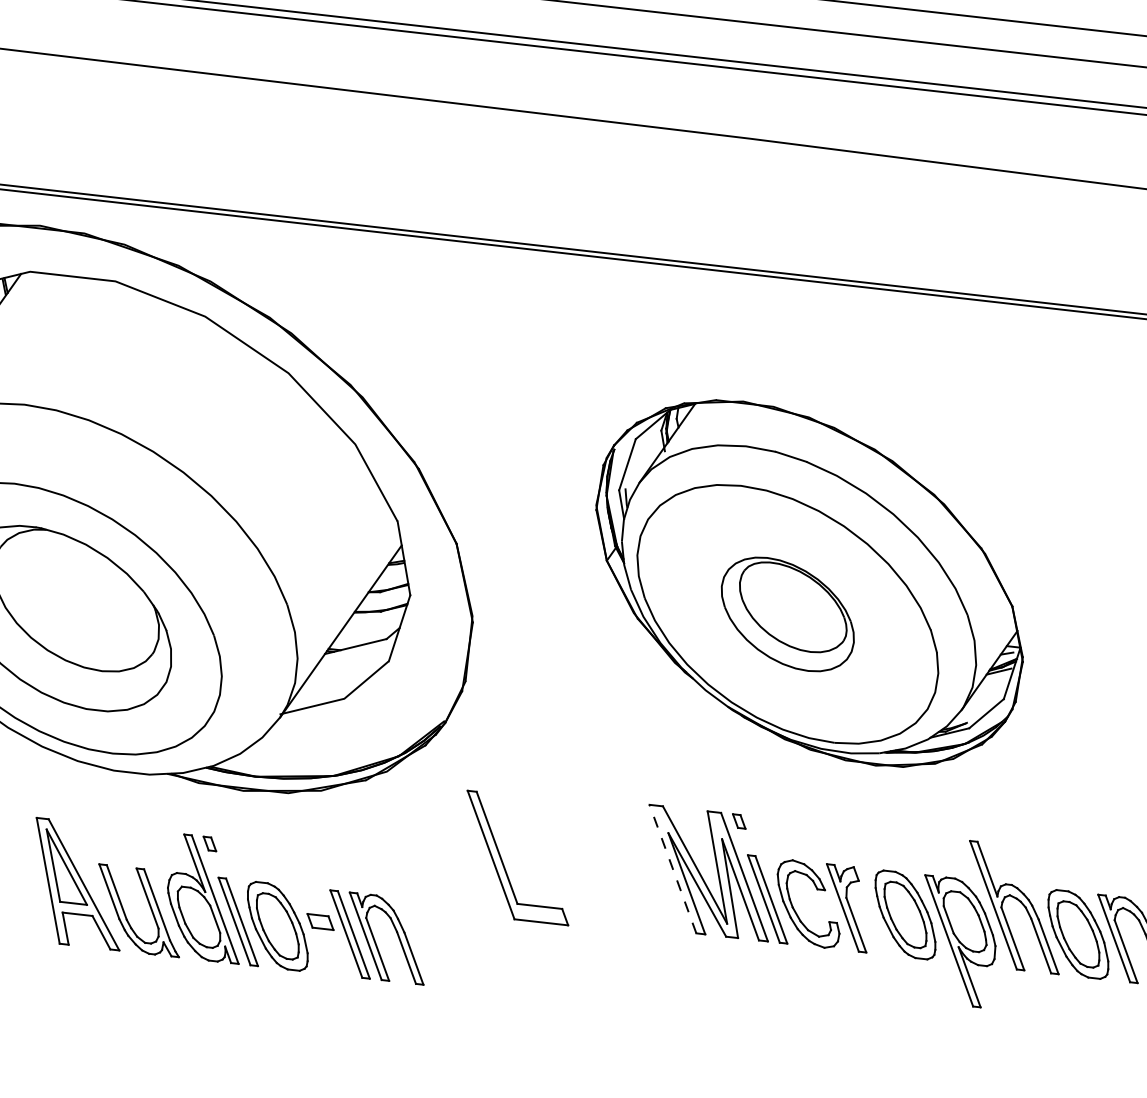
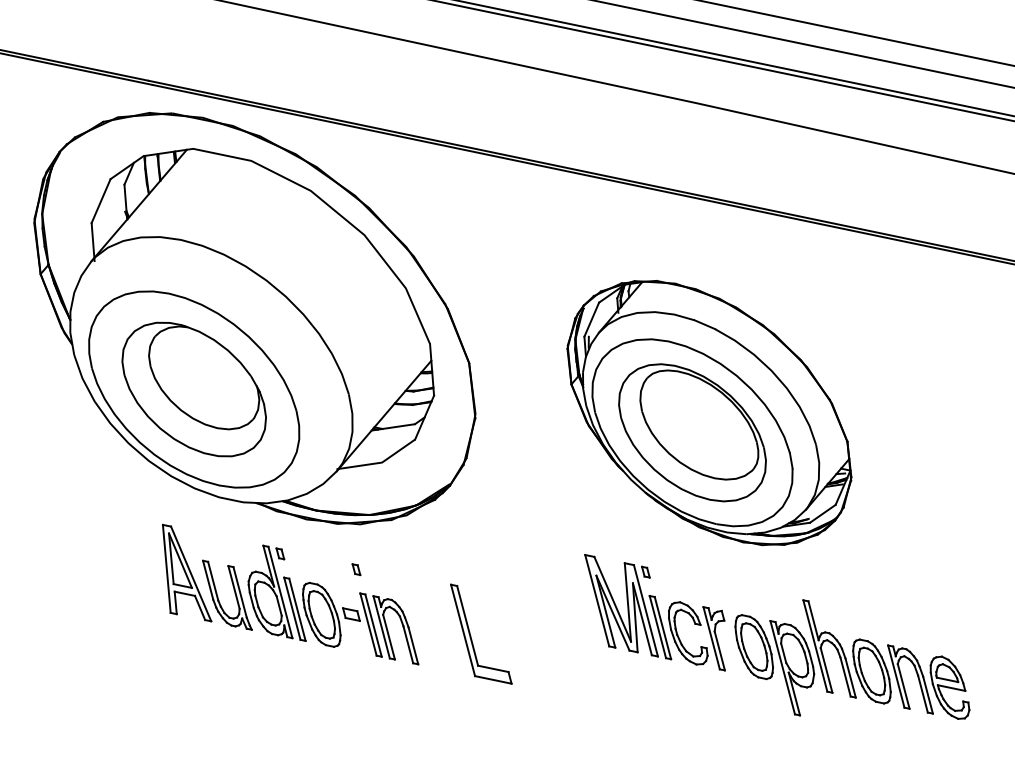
part: (787, 613) -> (692, 432), size x1.67
part: (321, 856) -> (356, 569), added
part: (503, 861) -> (471, 635), moved
line: (673, 868) -> (597, 600), dashed -> solid

